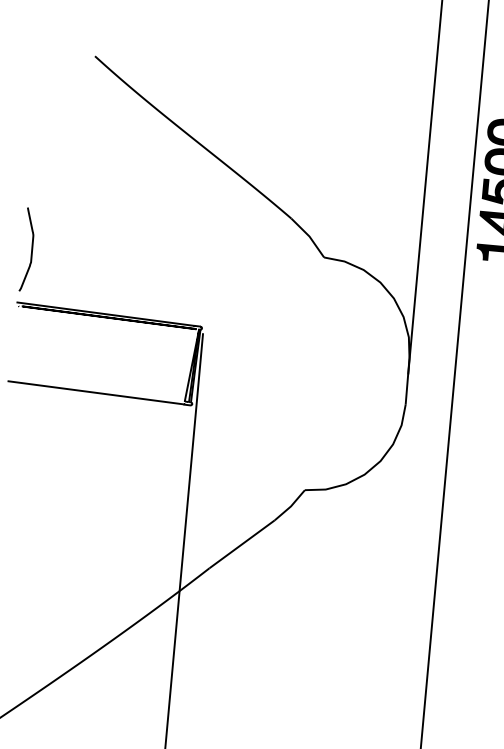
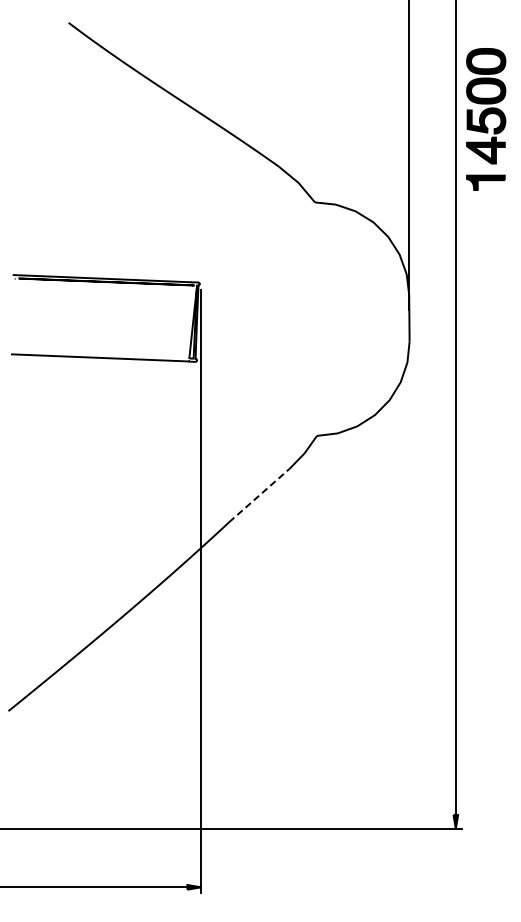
curve: (31, 249) -> (22, 221), removed
line: (242, 544) -> (259, 495), solid -> dashed

